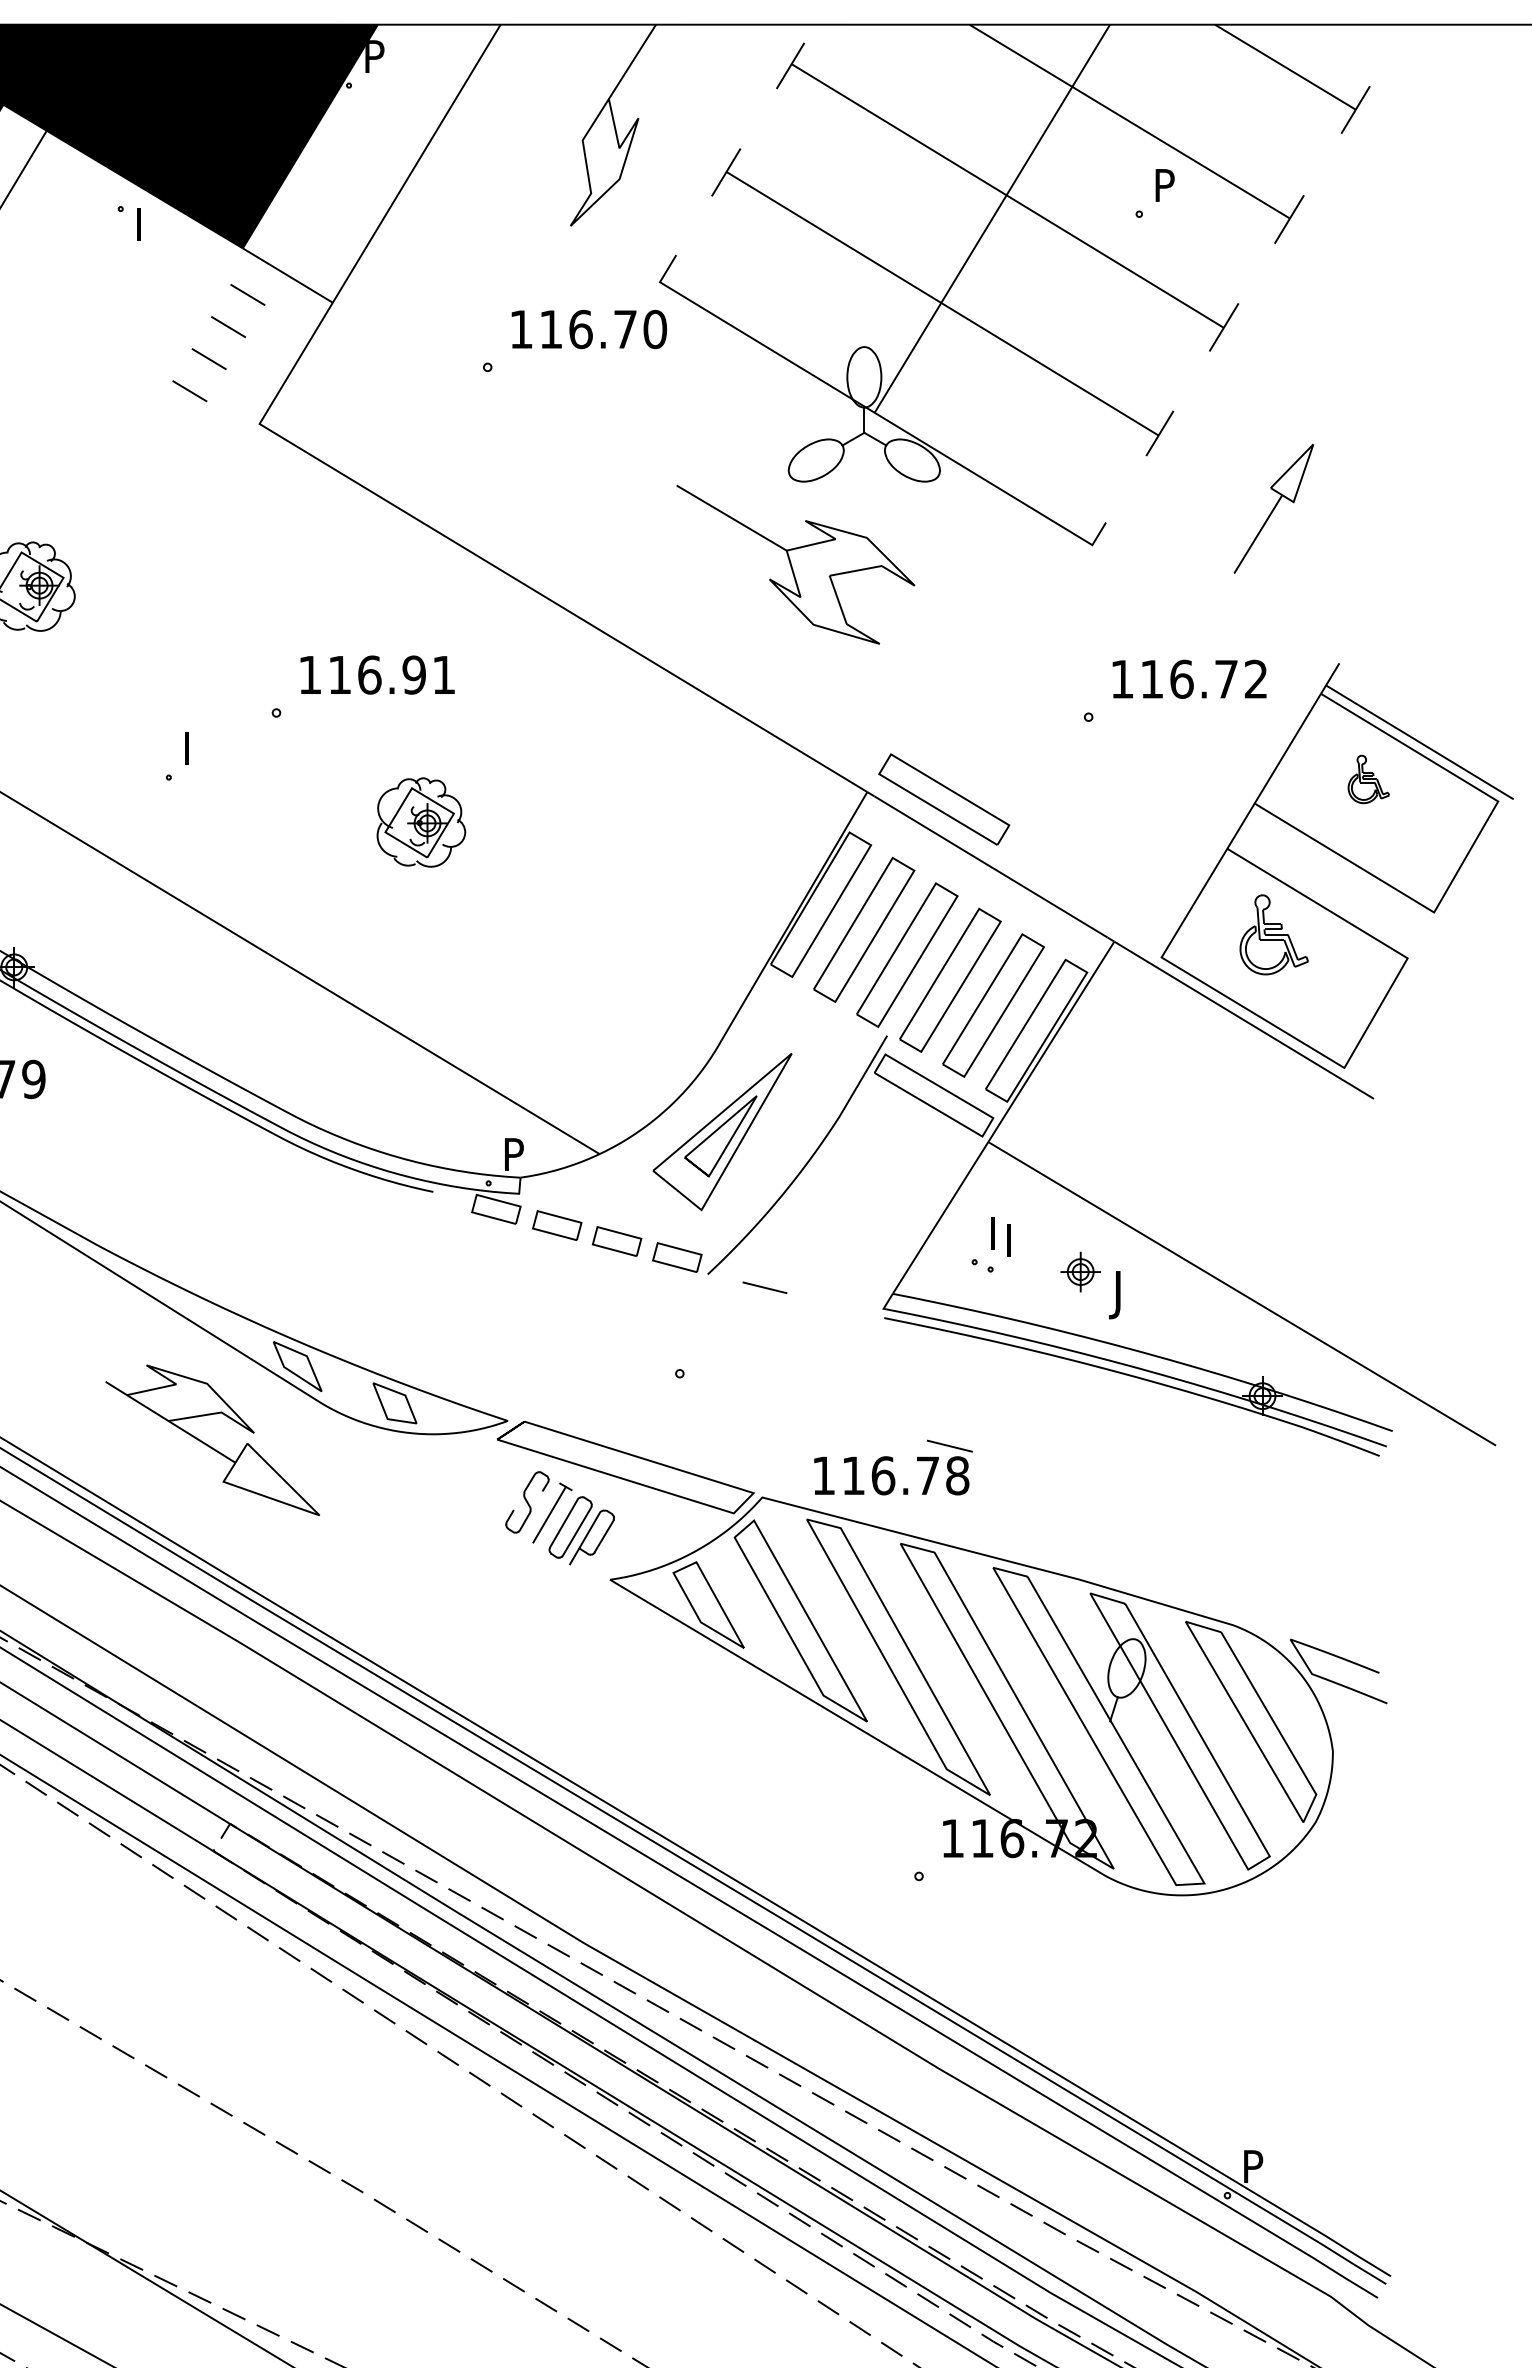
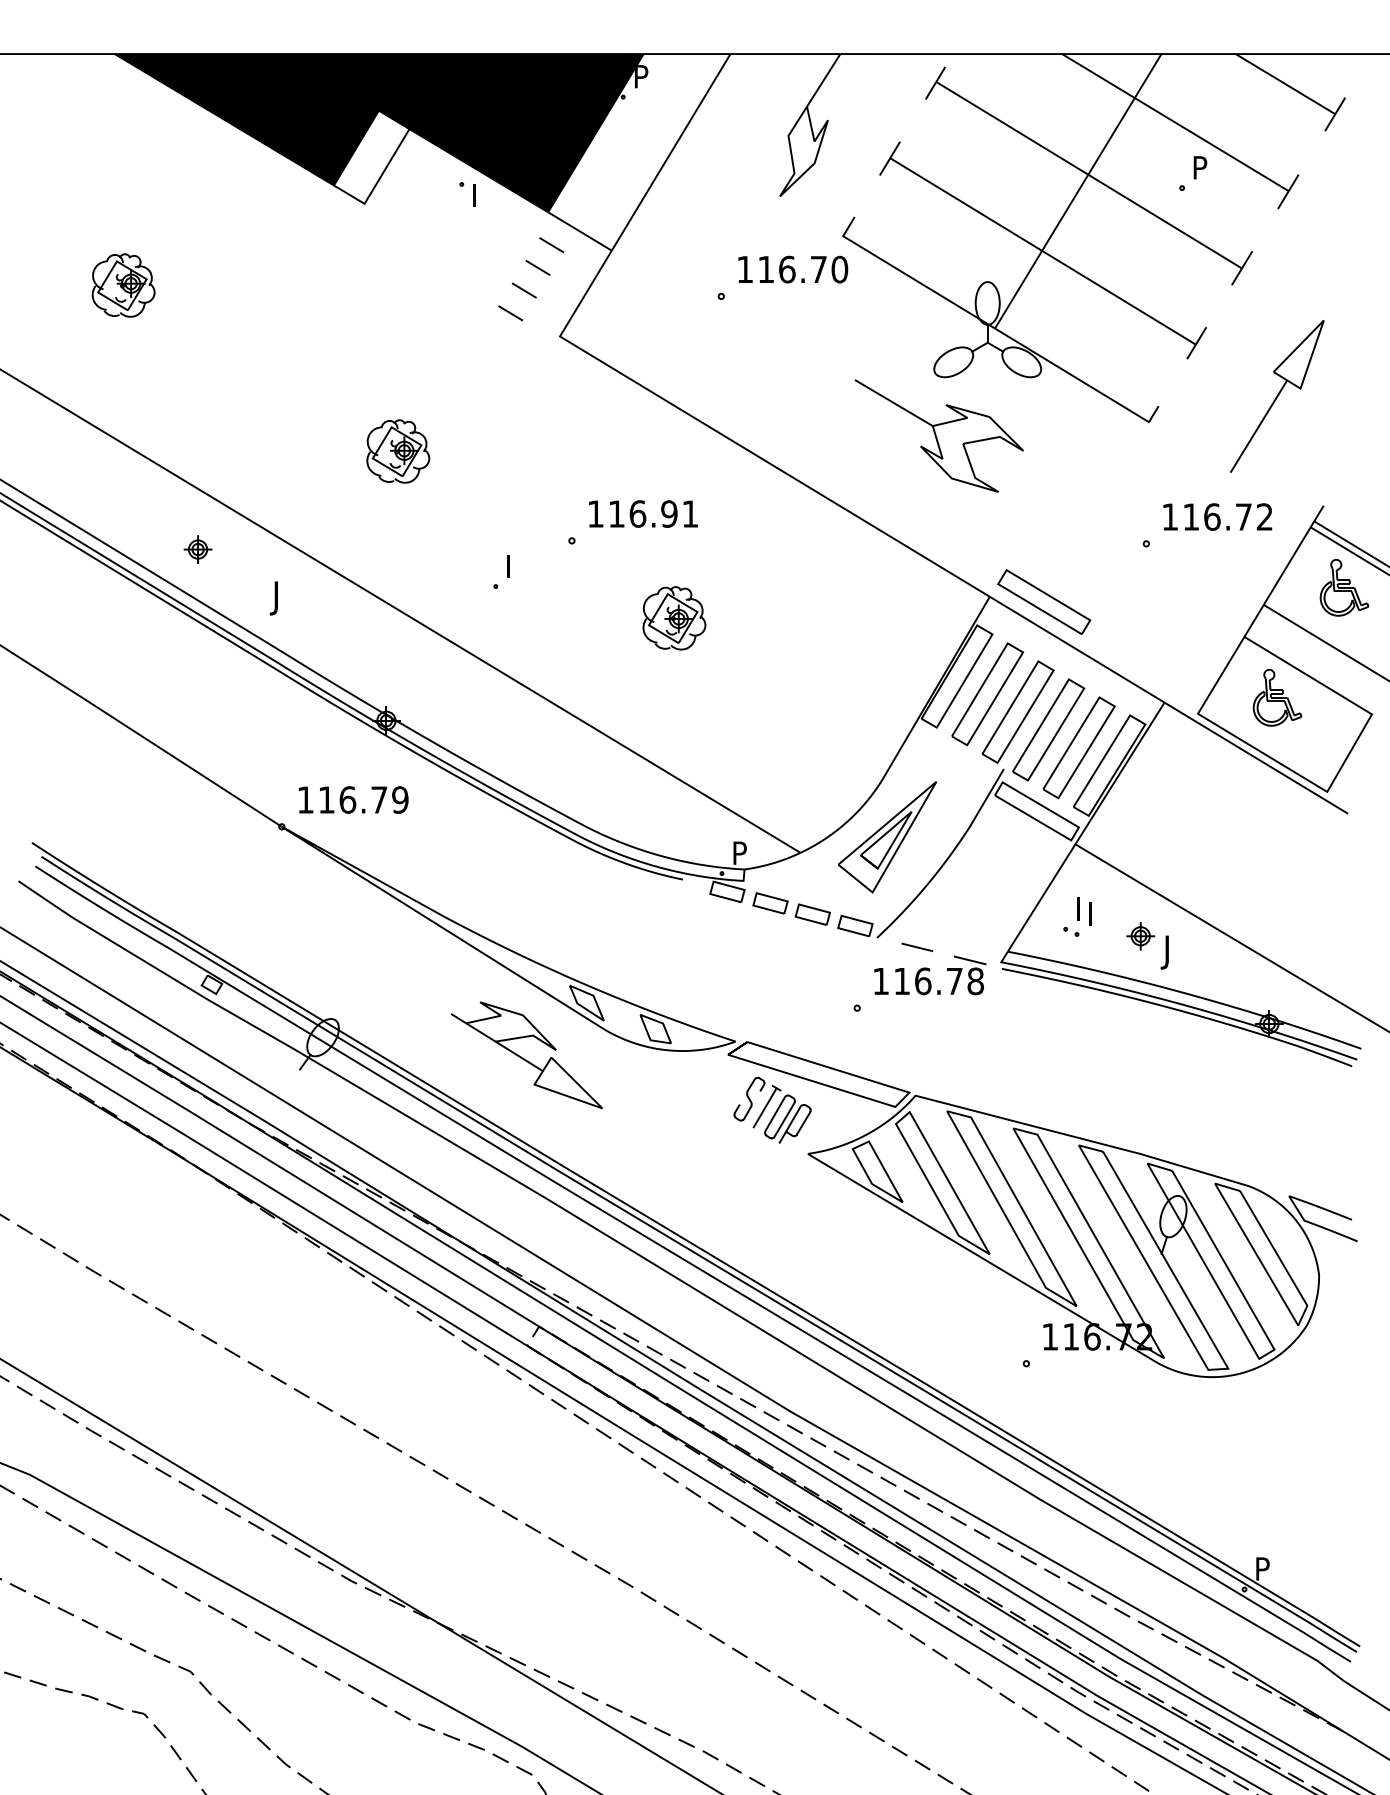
part: (1274, 508) -> (1277, 396), size x1.67
part: (1368, 778) -> (1344, 587), size x1.67
part: (893, 1467) -> (930, 975), moved

